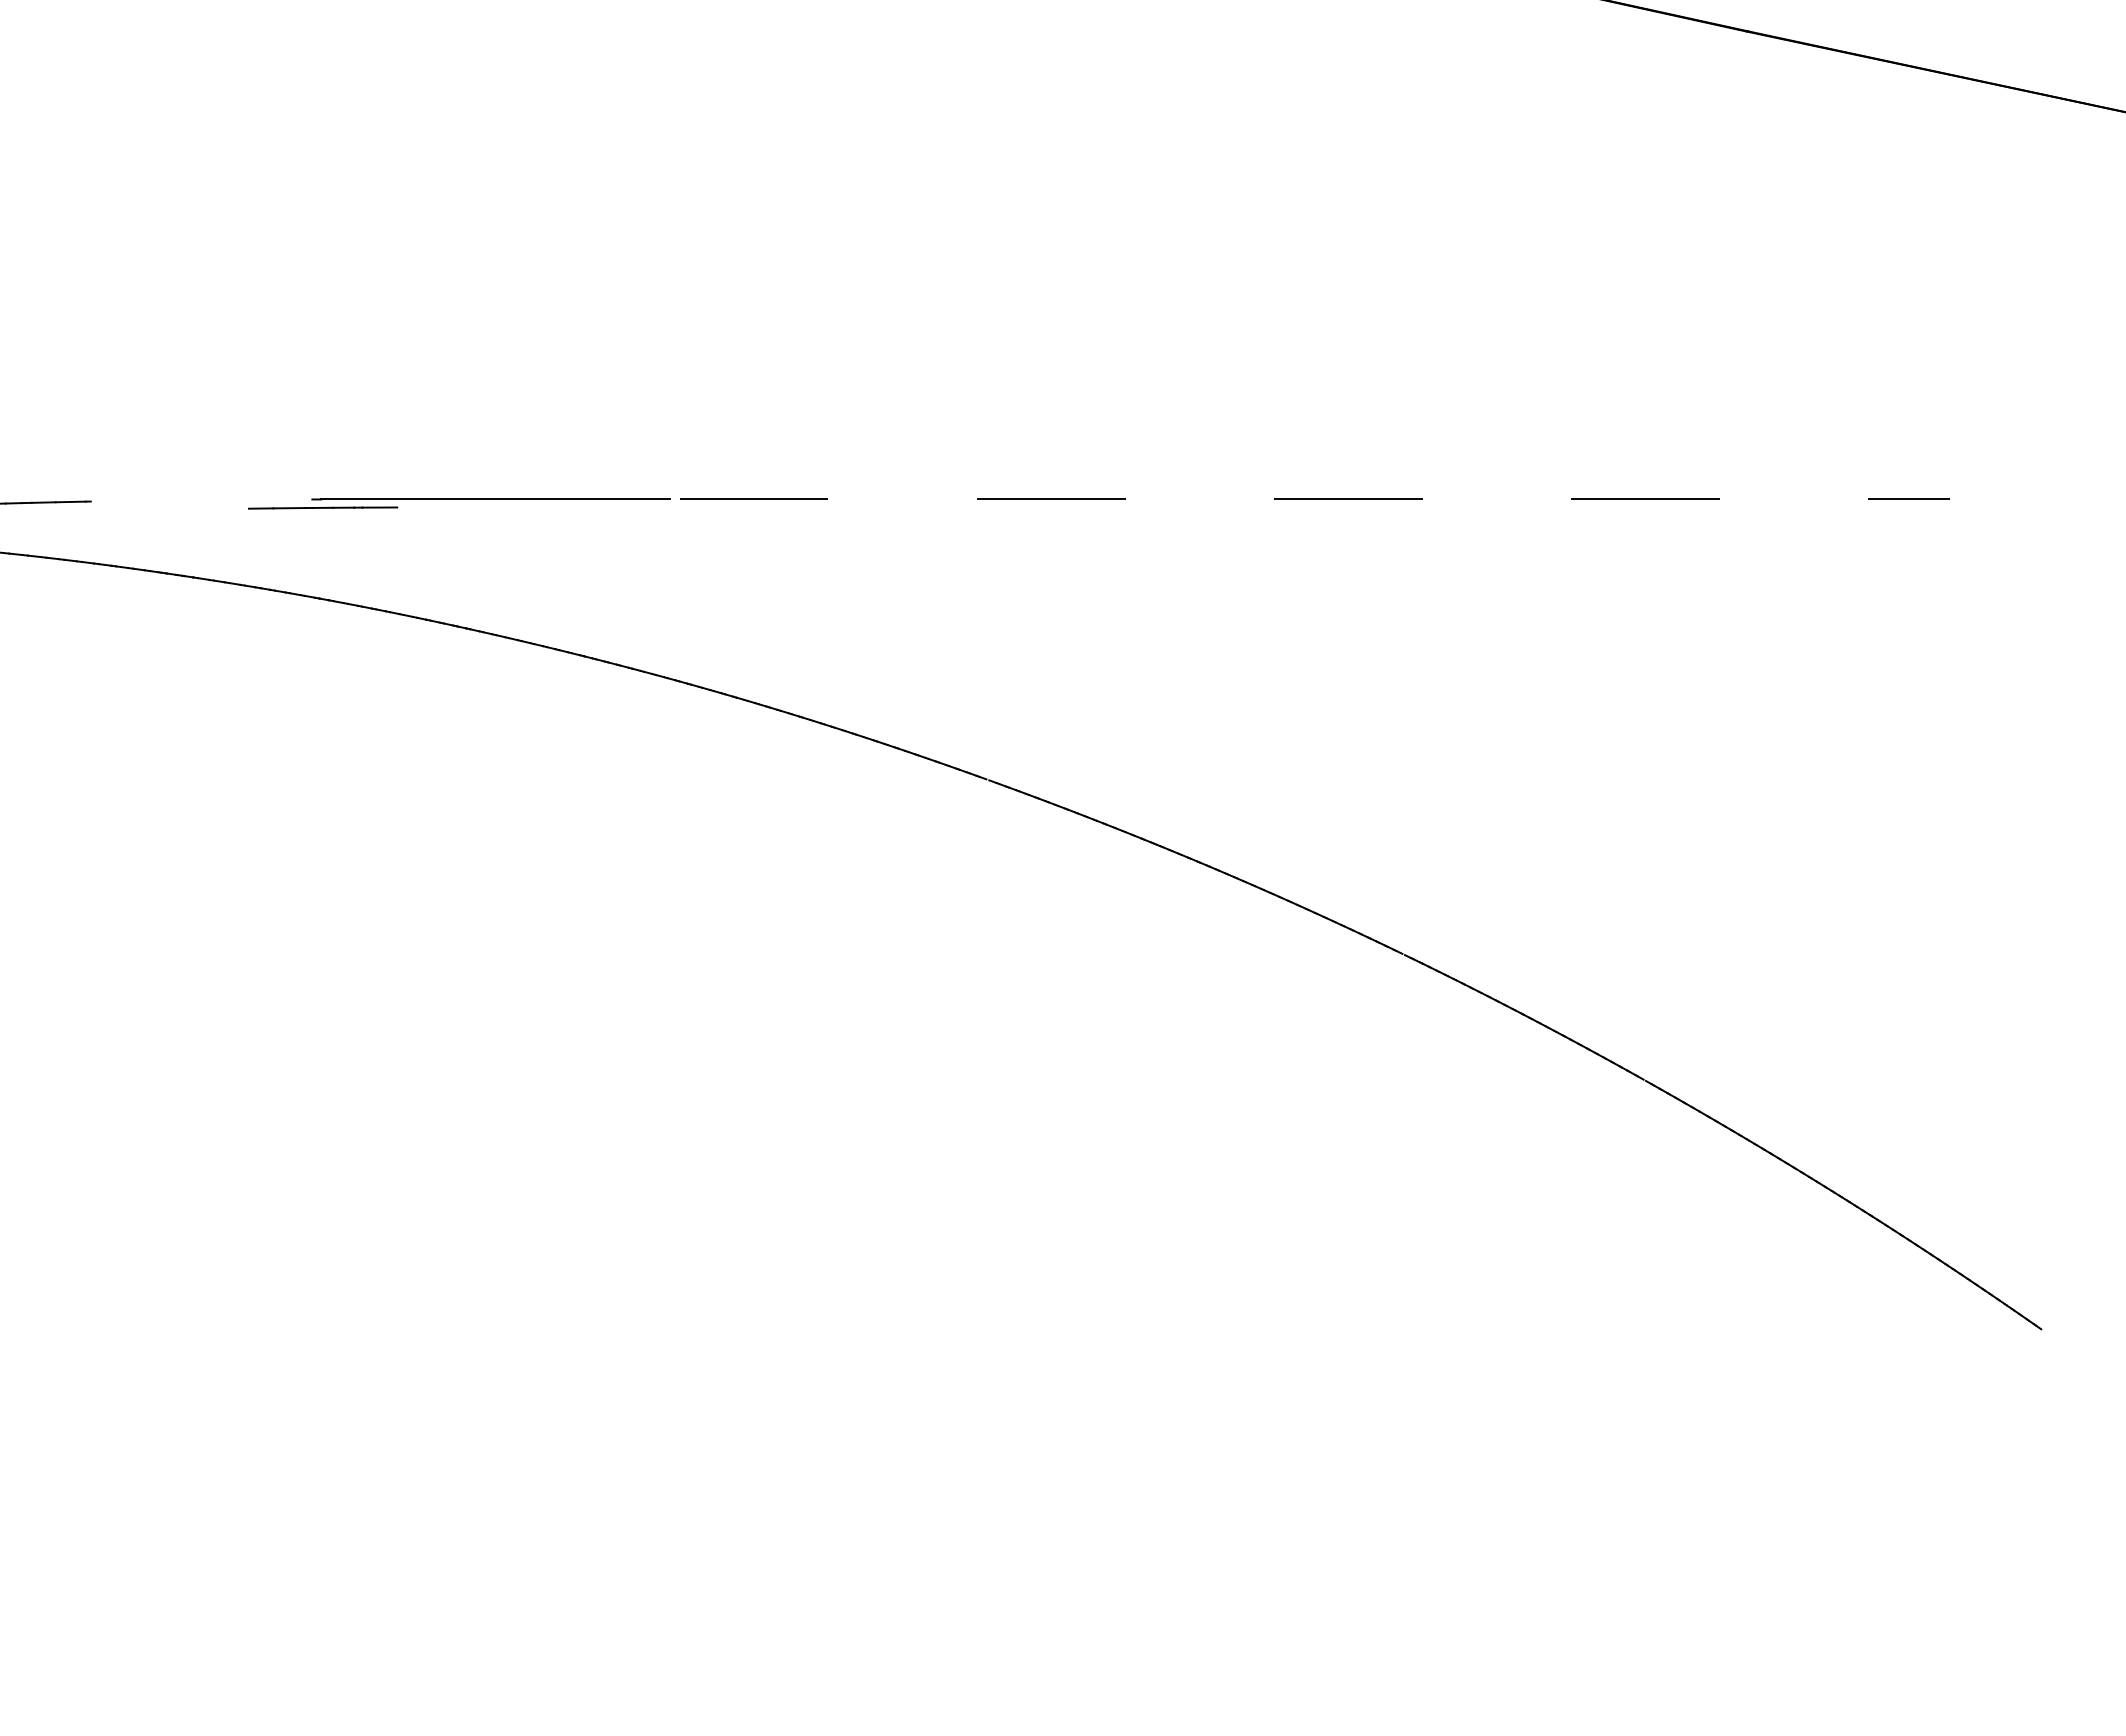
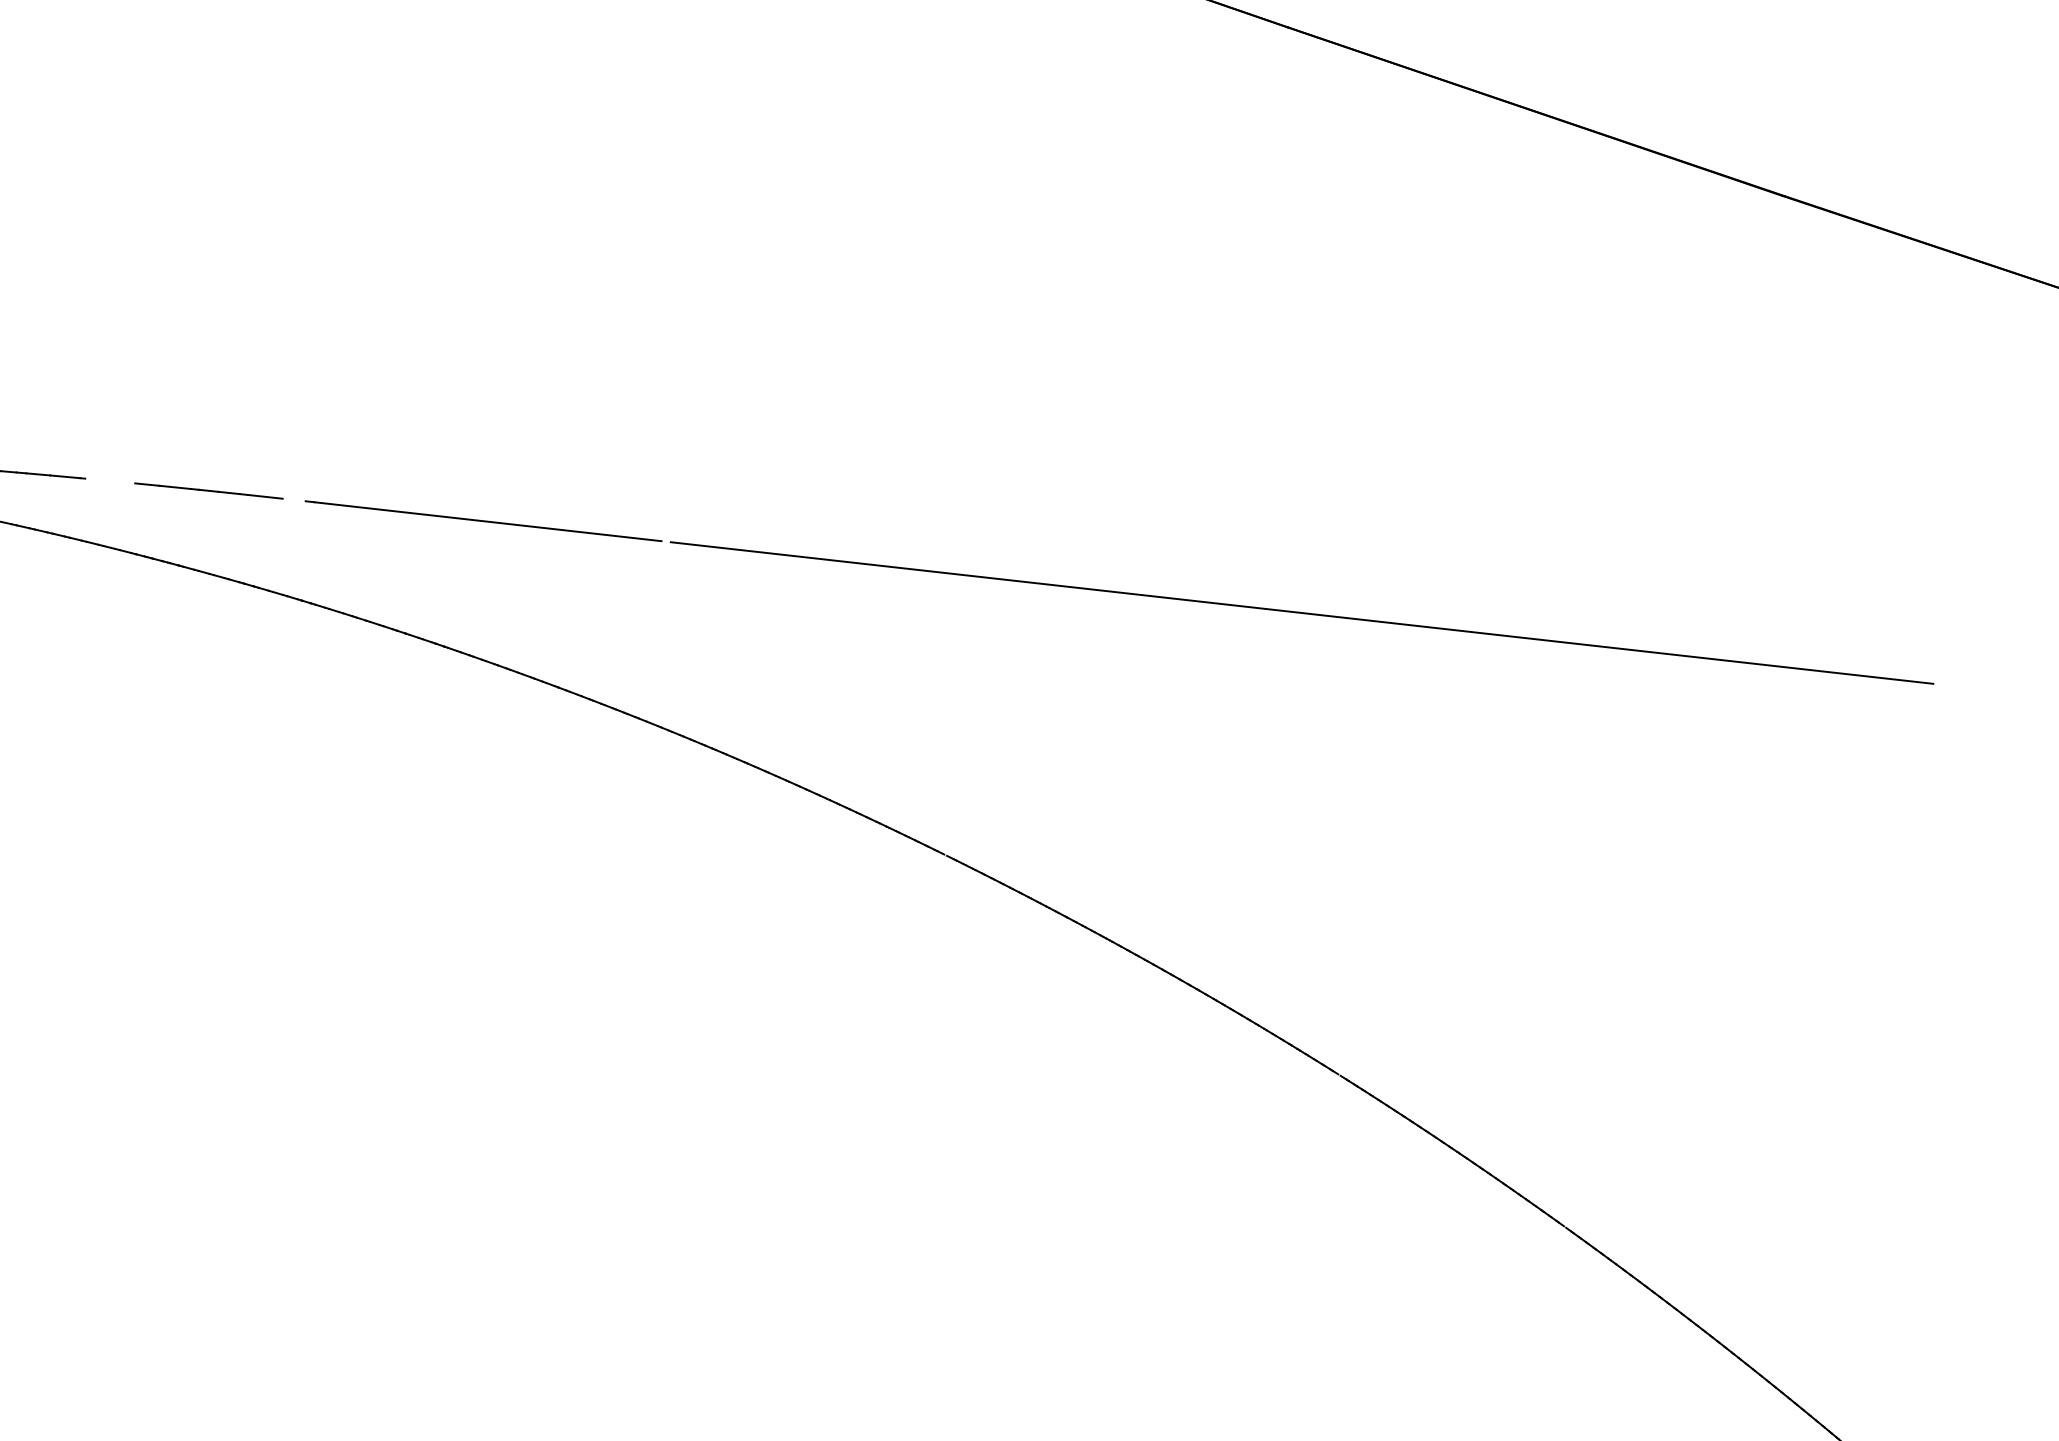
line: (1315, 499) -> (1302, 613), dashed -> solid
line: (323, 507) -> (209, 490), moved

